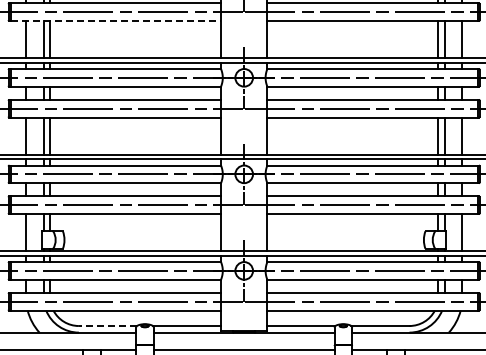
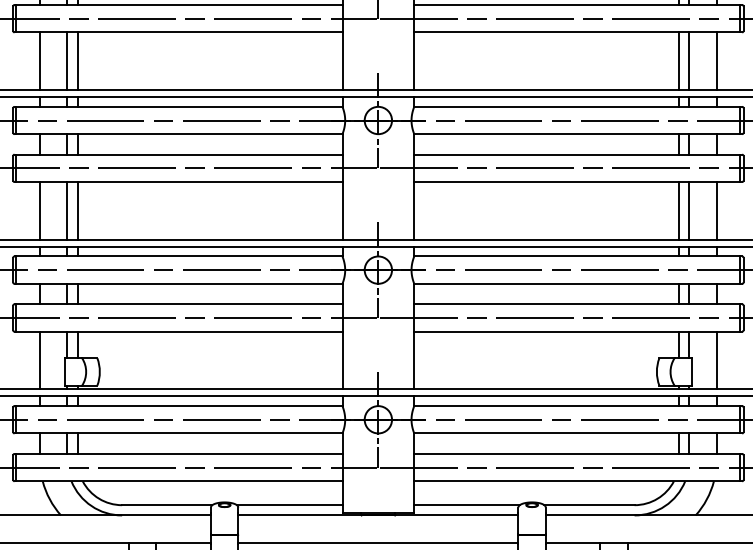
line: (116, 20) -> (180, 31), dashed -> solid
line: (107, 326) -> (166, 505), dashed -> solid

